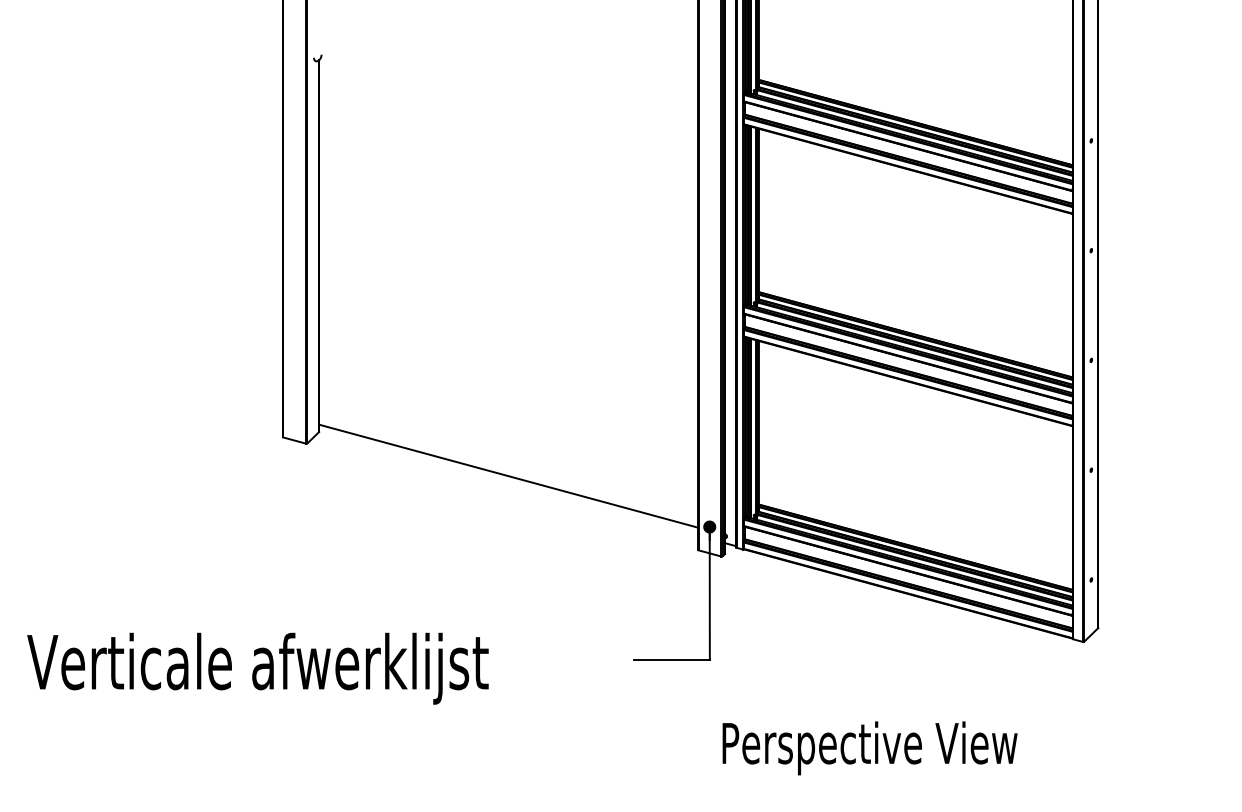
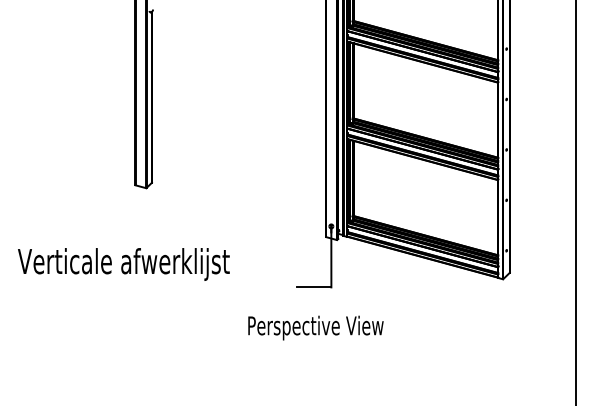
line: (507, 474) -> (238, 202), removed
text: (257, 668) -> (123, 264), moved
text: (869, 747) -> (315, 327), moved

